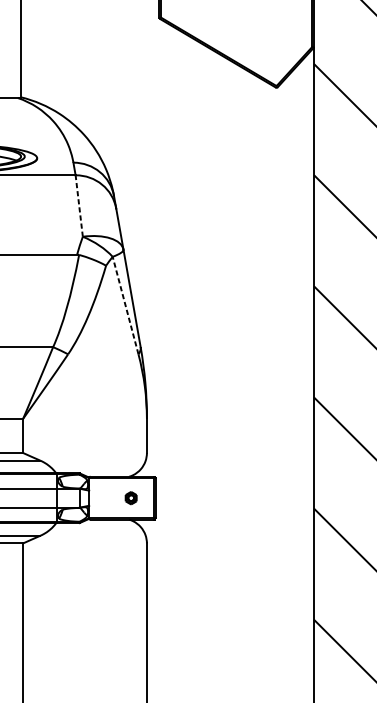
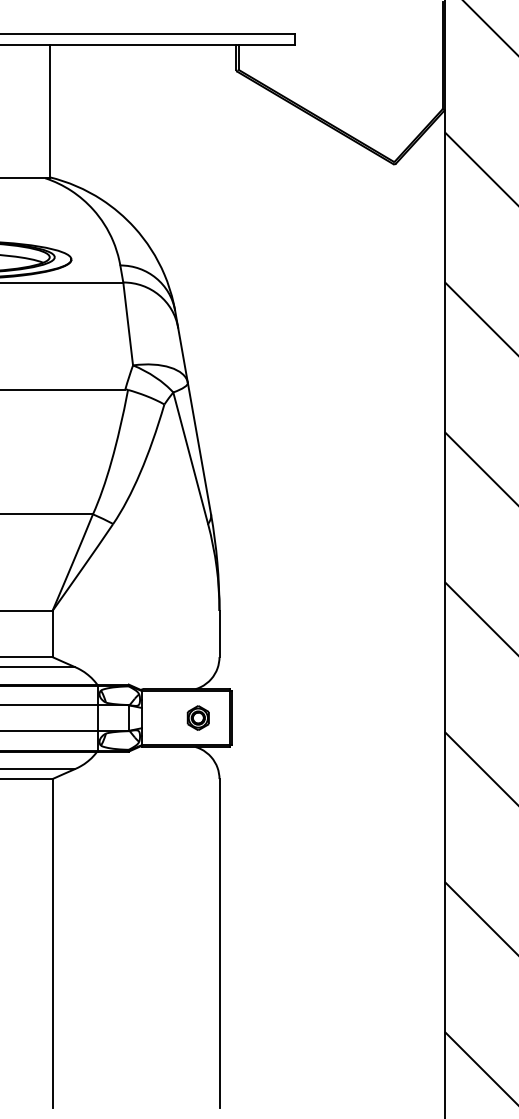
line: (79, 205) -> (128, 323), dashed -> solid
line: (125, 305) -> (190, 457), dashed -> solid
part: (130, 497) -> (197, 717), size x1.43

